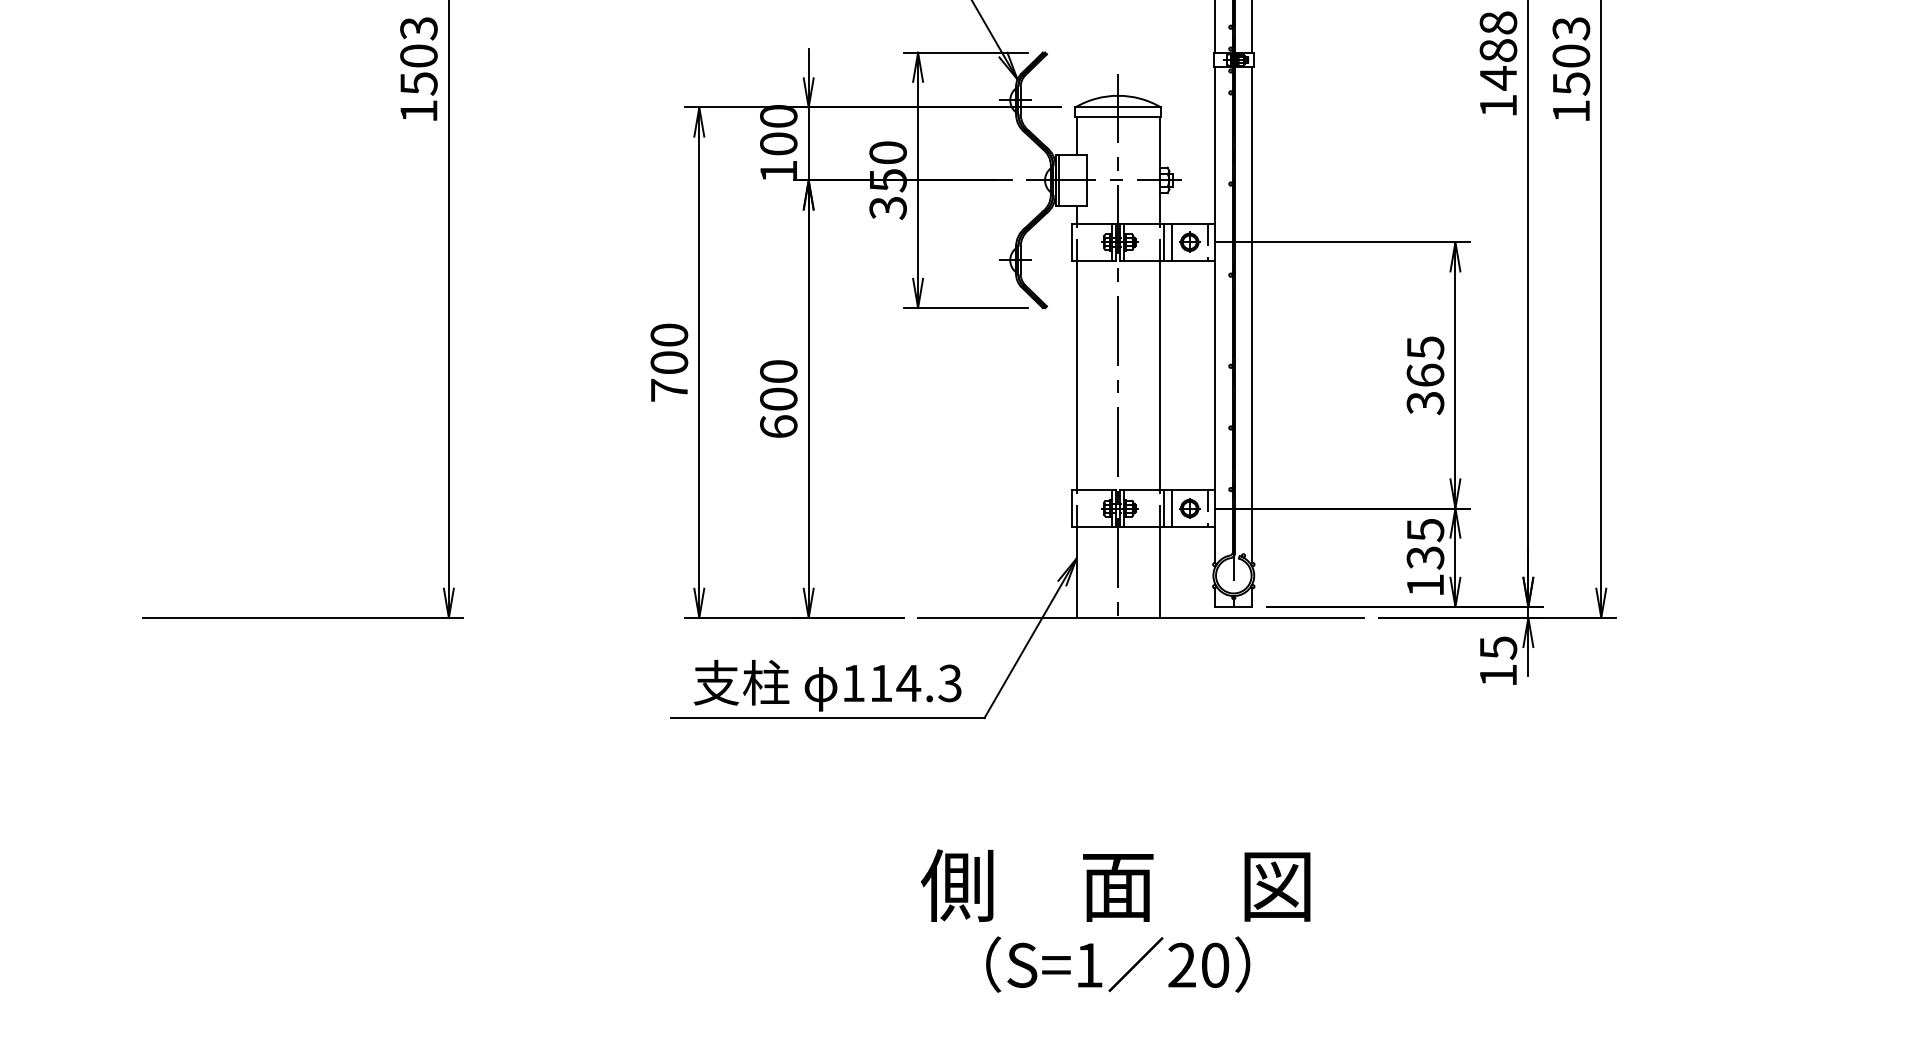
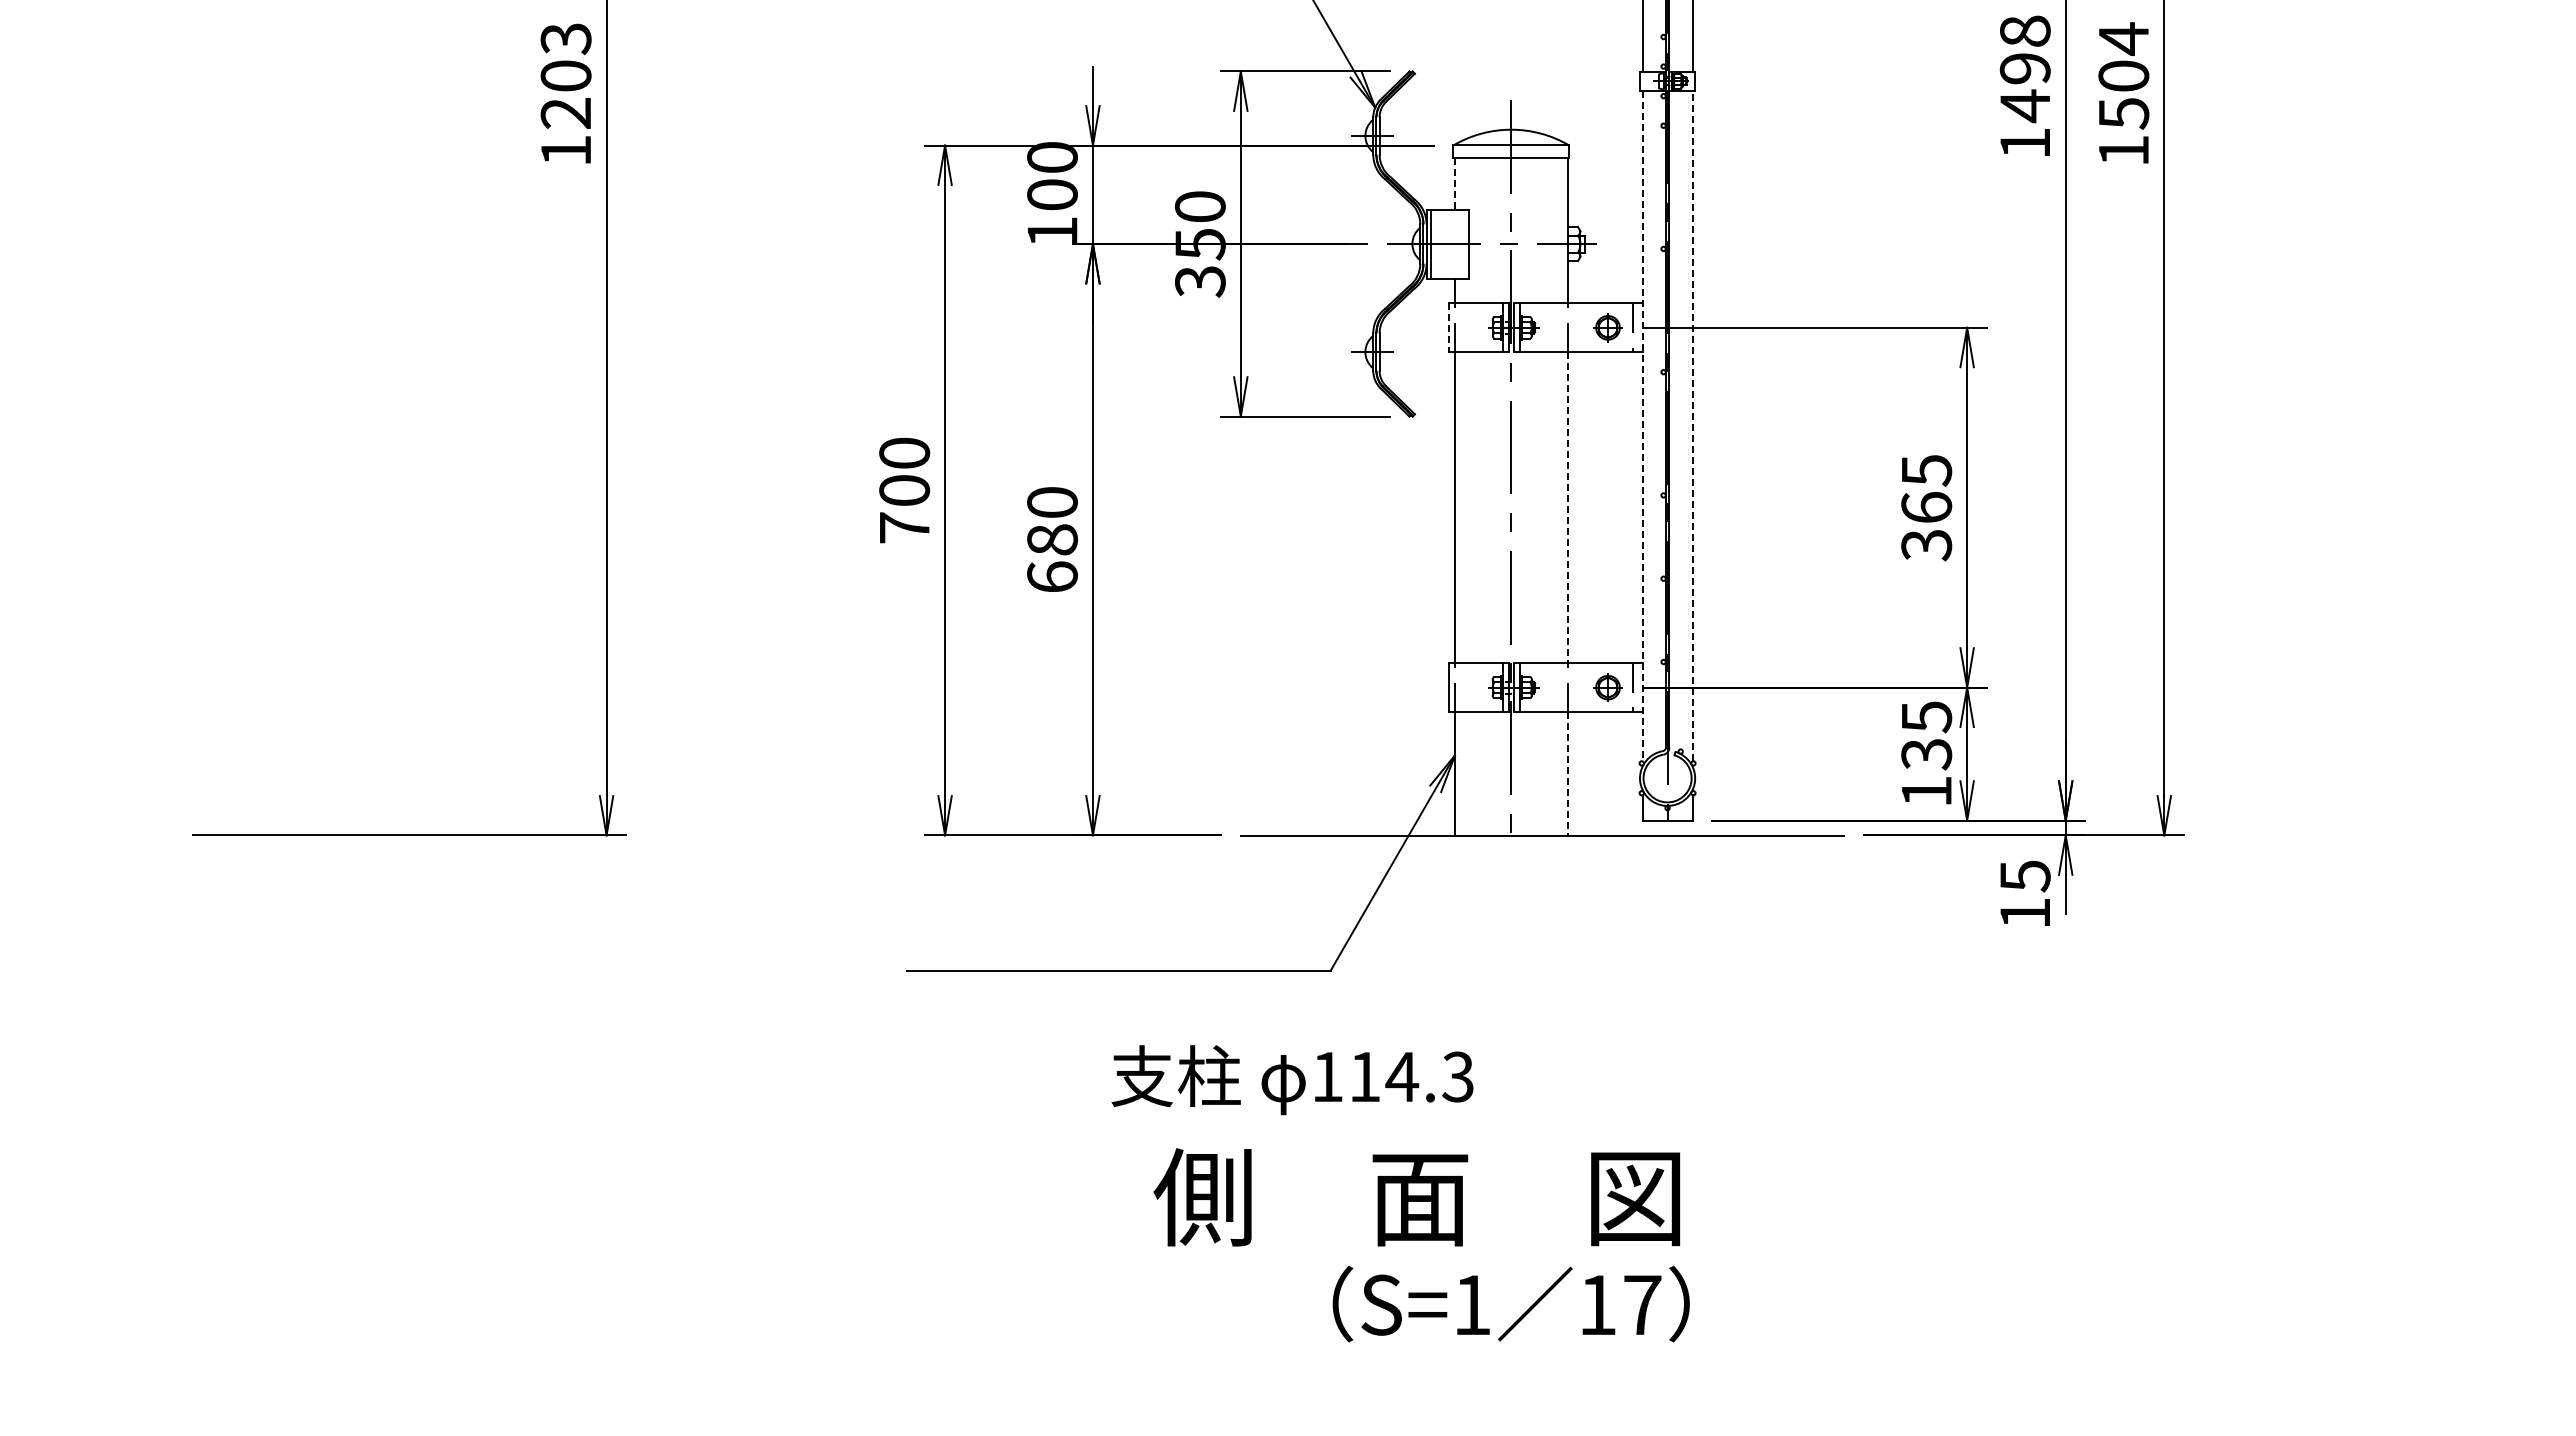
text: (1571, 28) -> (2123, 38), 1503 -> 1504
text: (1497, 50) -> (2024, 68), 1488 -> 1498
text: (418, 83) -> (565, 113), 1503 -> 1203
line: (1076, 135) -> (1454, 183), solid -> dashed
line: (1072, 242) -> (1449, 327), solid -> dashed
line: (1164, 242) -> (1573, 327), removed
line: (1171, 242) -> (1583, 327), removed
line: (1252, 314) -> (1692, 425), solid -> dashed
line: (1215, 315) -> (1642, 426), solid -> dashed
line: (1159, 376) -> (1567, 508), solid -> dashed
text: (778, 398) -> (1052, 539), 600 -> 680
line: (1164, 508) -> (1573, 687), removed
line: (1171, 508) -> (1583, 687), removed
line: (1159, 572) -> (1567, 773), solid -> dashed
text: (827, 685) -> (1292, 1080), moved
text: (1115, 885) -> (1416, 1197), moved
text: (1198, 964) -> (1620, 1304), 20 -> 17

